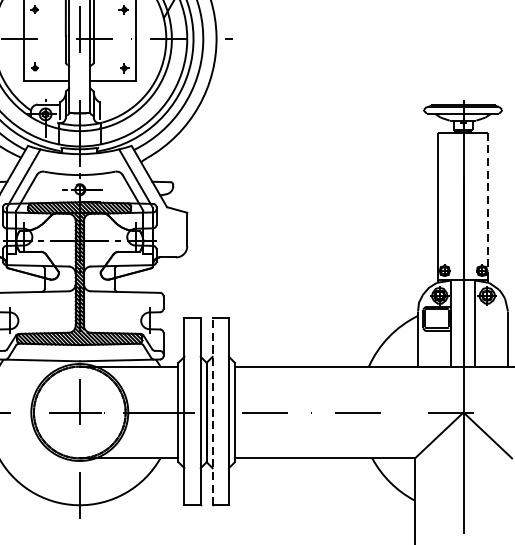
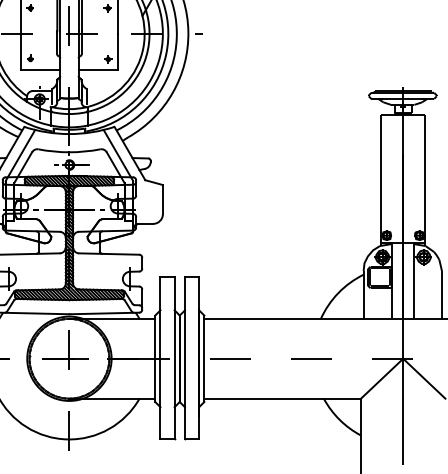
line: (488, 205) -> (424, 178), dashed -> solid
line: (212, 411) -> (184, 357), dashed -> solid

